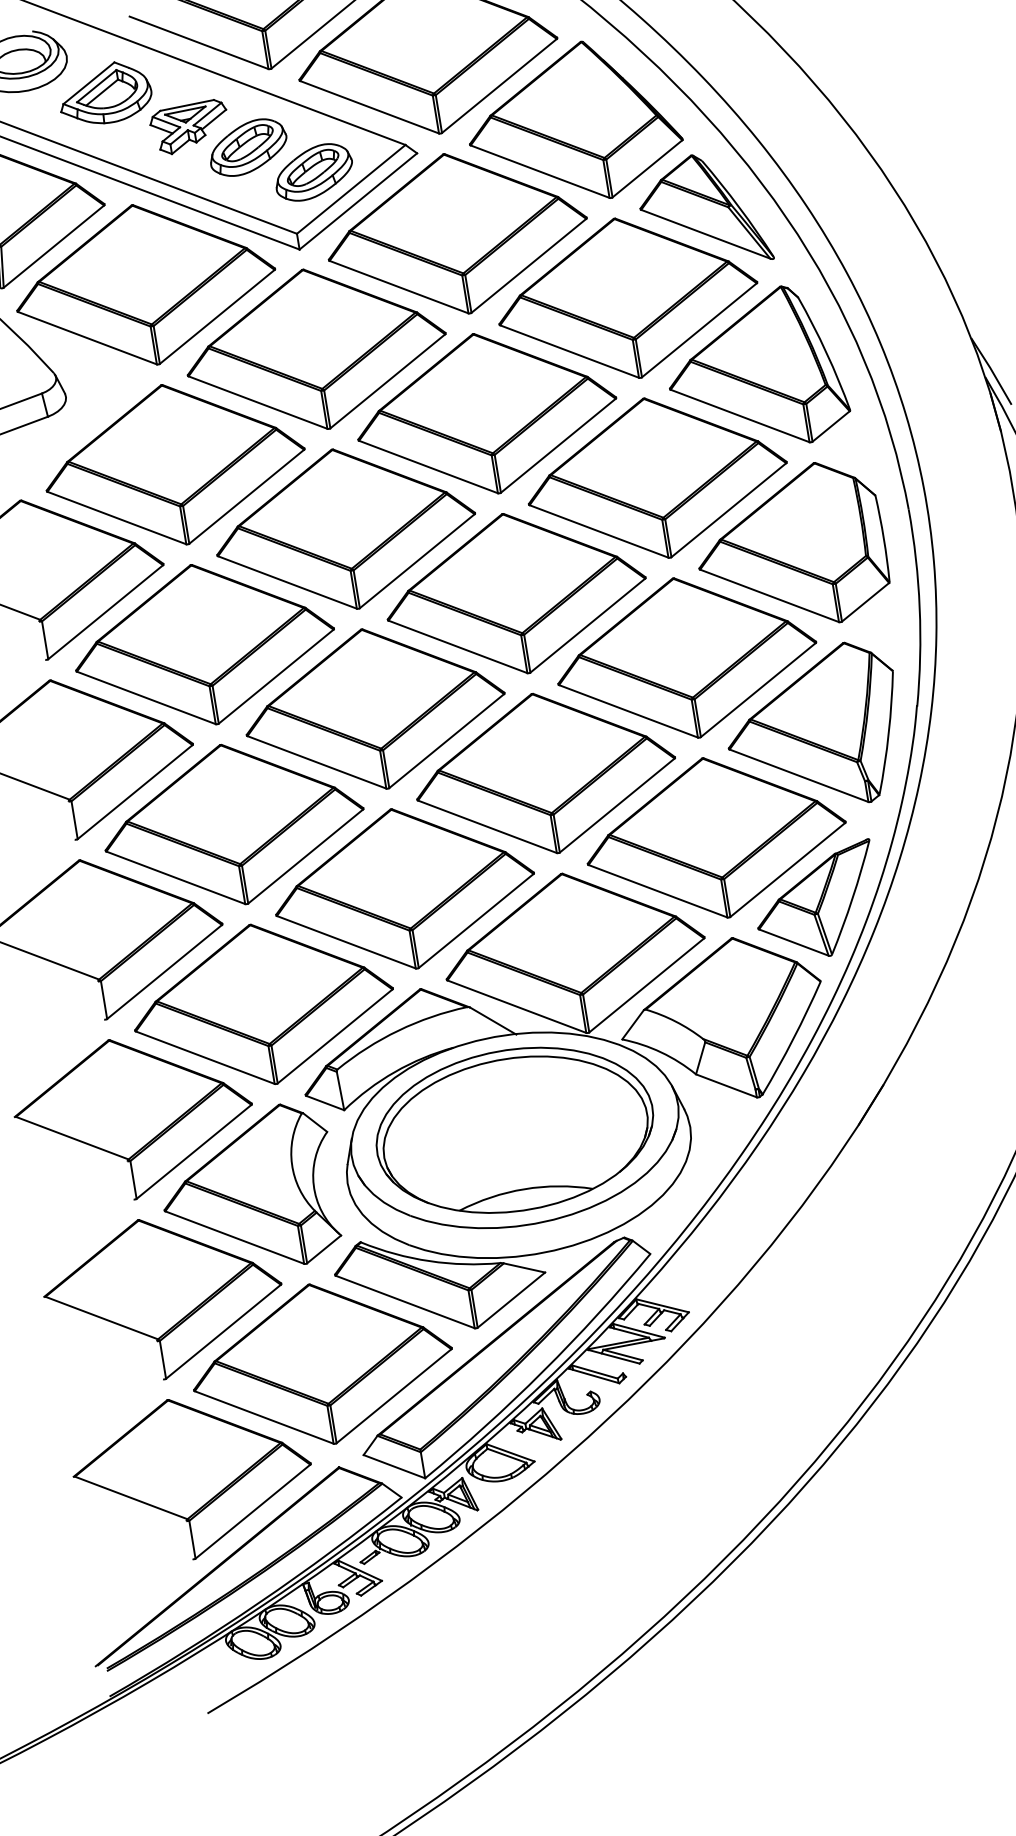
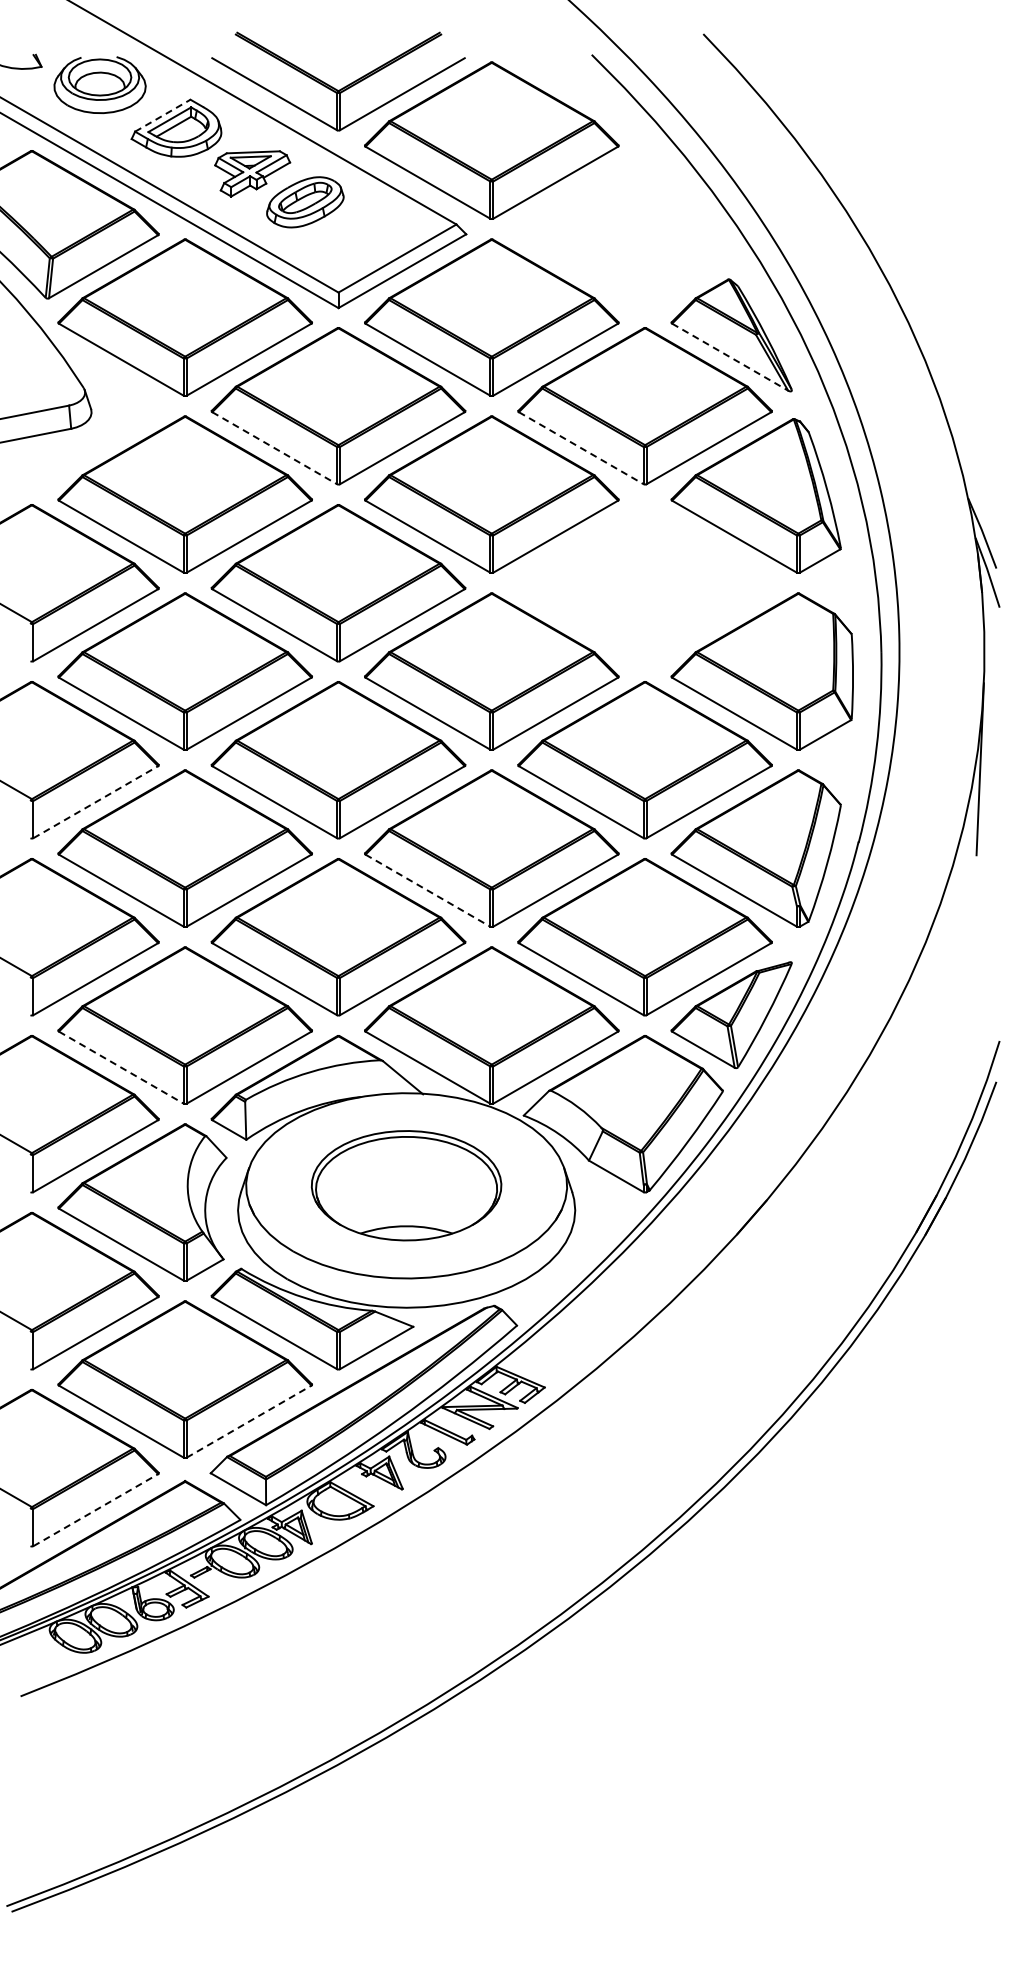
line: (88, 83) -> (162, 115), solid -> dashed
part: (573, 123) -> (620, 230), removed
part: (314, 172) -> (364, 236), removed
line: (706, 234) -> (730, 357), solid -> dashed
line: (569, 351) -> (581, 448), solid -> dashed
line: (258, 402) -> (275, 448), solid -> dashed
part: (656, 478) -> (644, 583), removed
line: (135, 791) -> (96, 801), solid -> dashed
line: (487, 826) -> (428, 890), solid -> dashed
line: (205, 1057) -> (121, 1067), solid -> dashed
part: (514, 1130) -> (406, 1185), size x0.7
line: (394, 1396) -> (249, 1421), solid -> dashed
line: (253, 1510) -> (96, 1509), solid -> dashed

